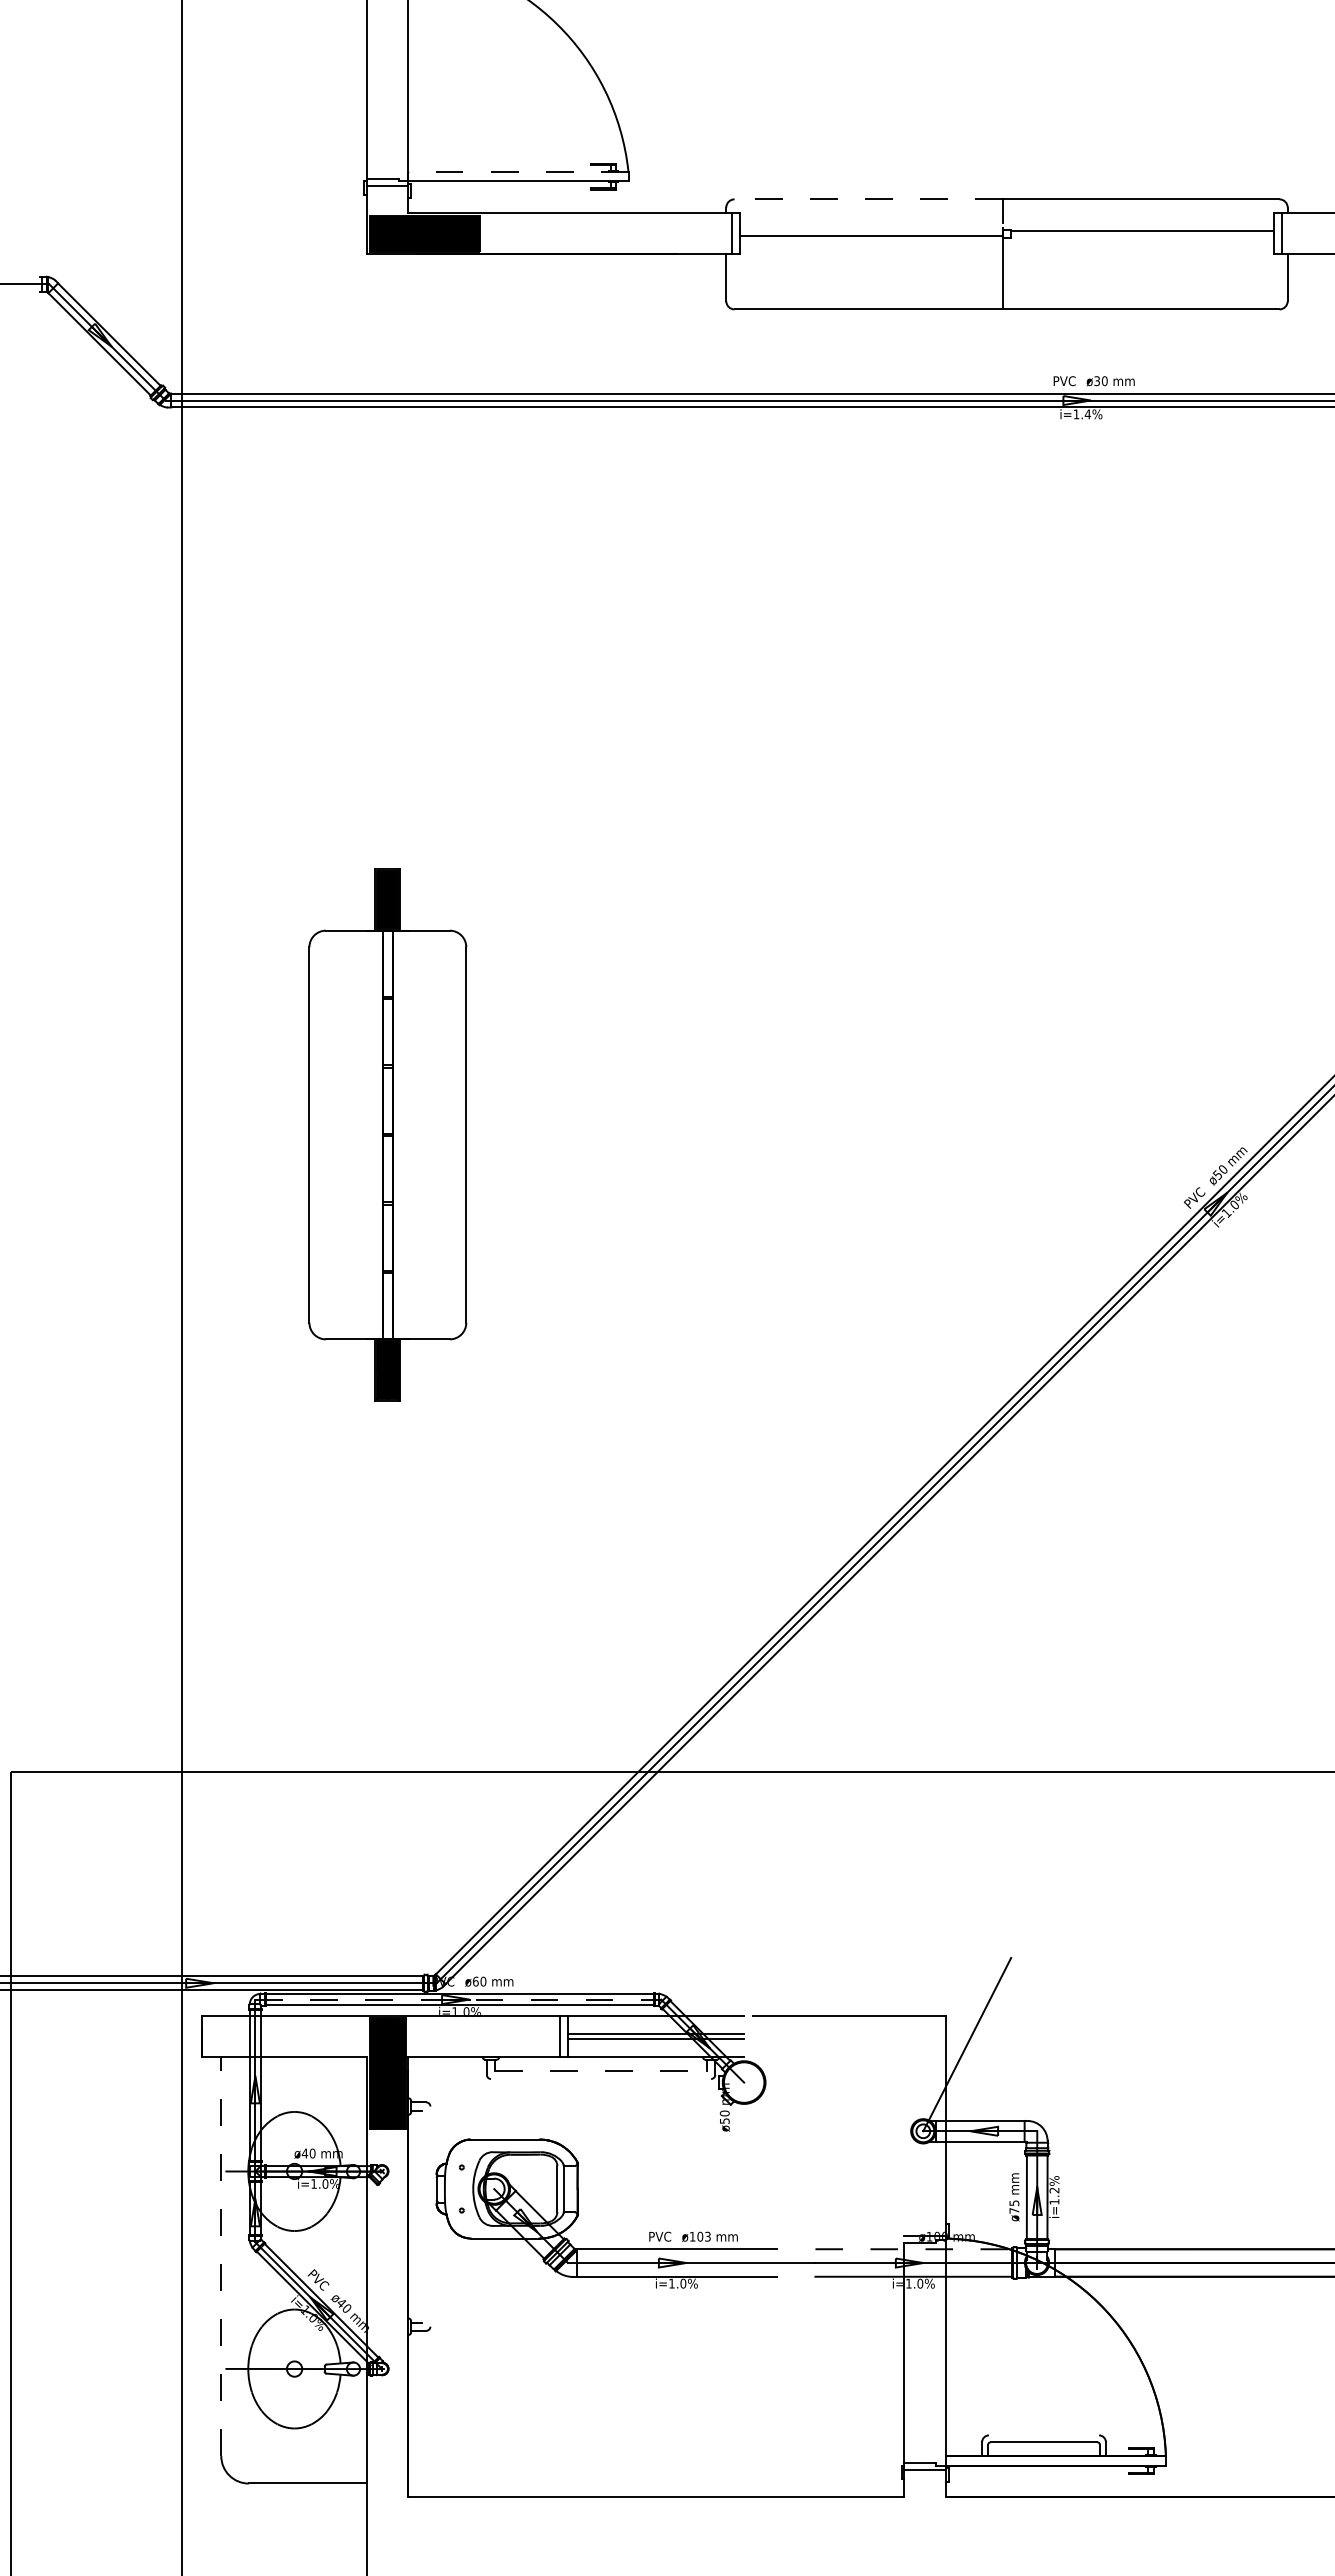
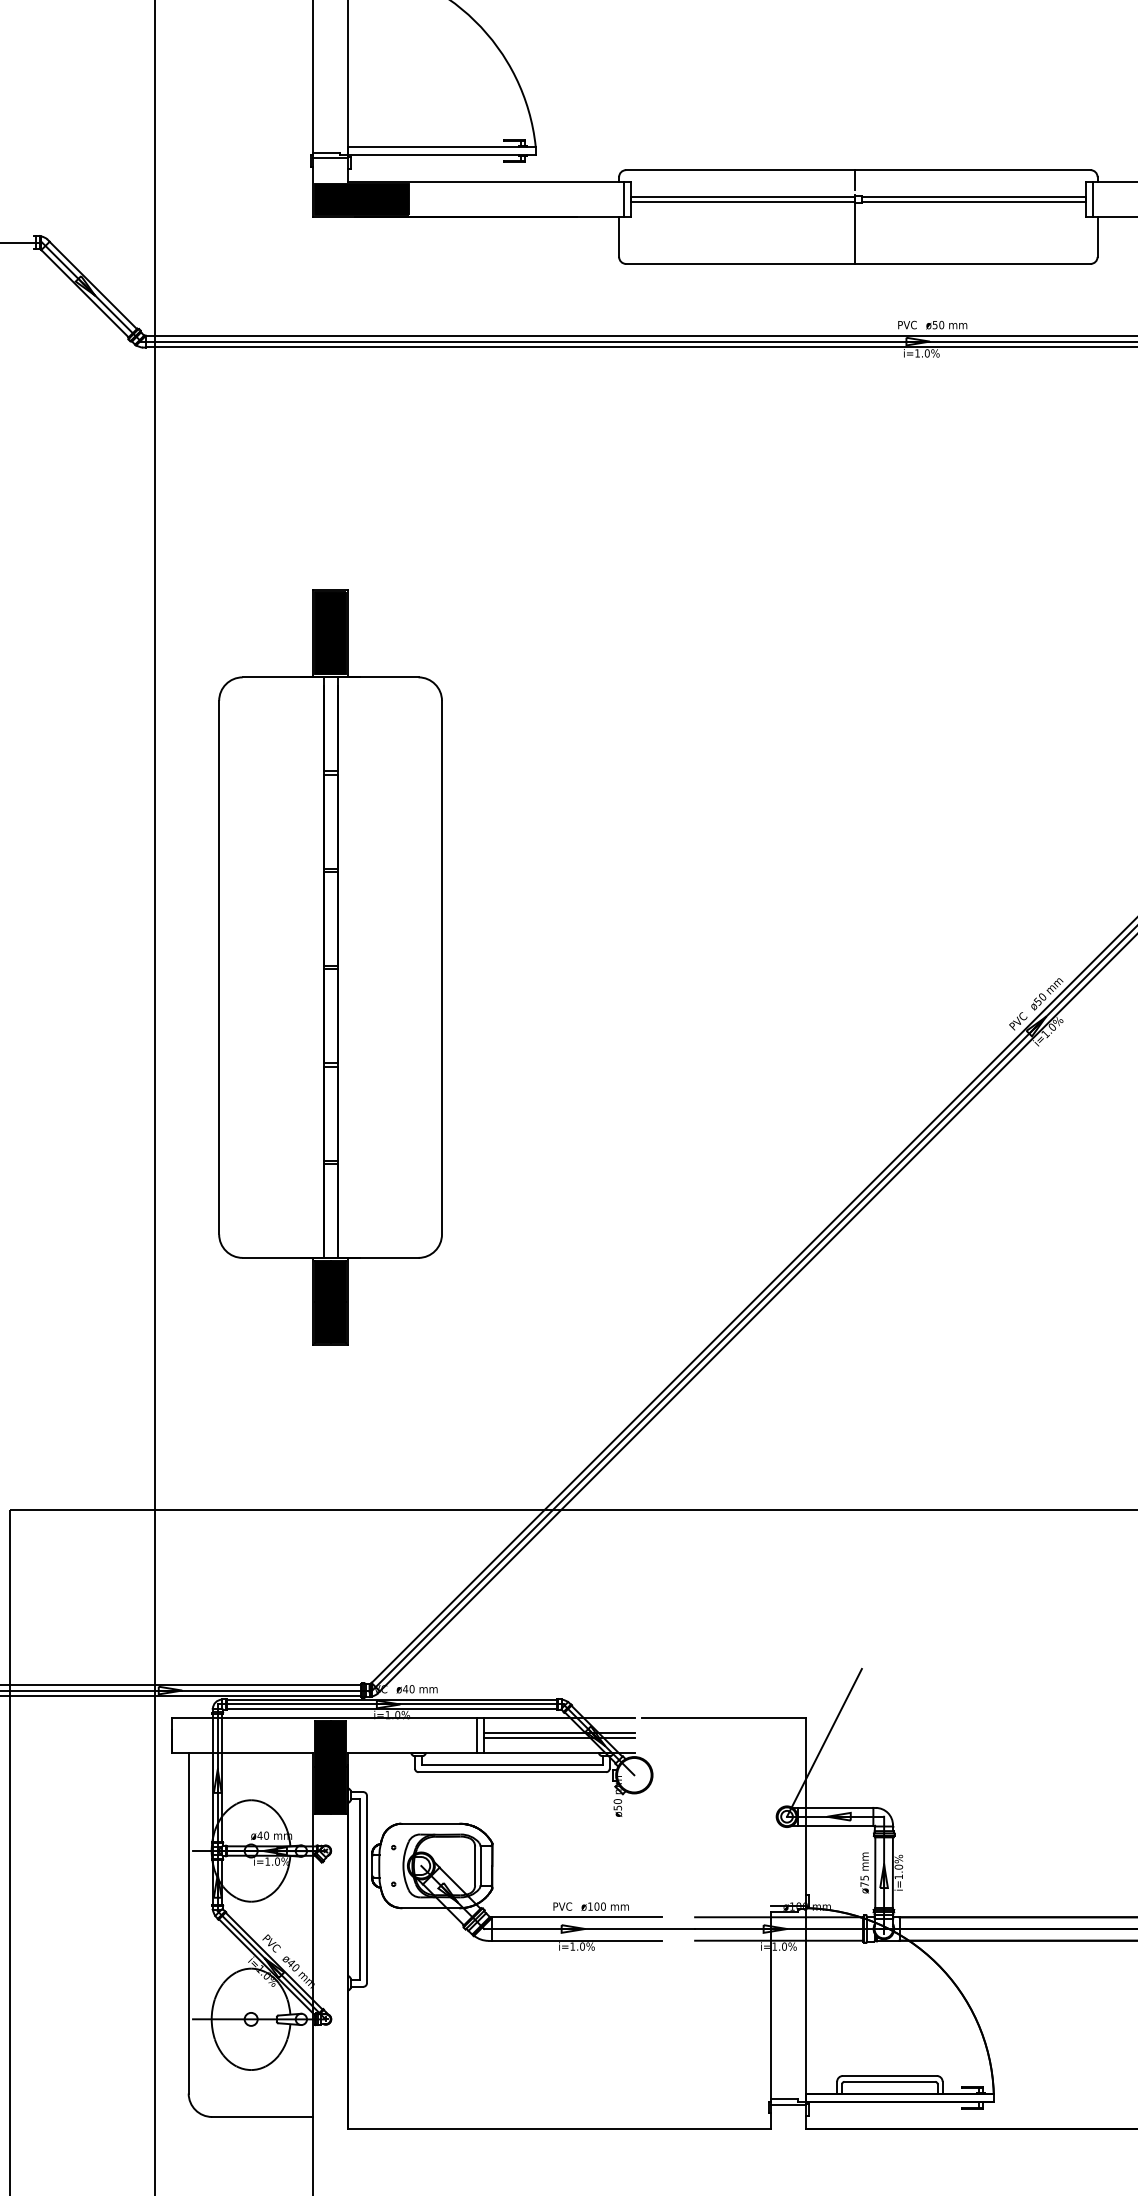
line: (518, 171) -> (442, 146), dashed -> solid
line: (868, 199) -> (740, 170), dashed -> solid
line: (871, 231) -> (742, 197), added
line: (1142, 236) -> (973, 201), added
text: (1096, 380) -> (934, 324), ø30 -> ø50
text: (1087, 414) -> (926, 353), i=1.4% -> i=1.0%
part: (387, 1134) -> (330, 967), size x1.67
text: (475, 1981) -> (405, 1689), ø60 -> ø40
line: (458, 1999) -> (390, 1704), dashed -> solid
line: (601, 2070) -> (512, 1764), dashed -> solid
line: (600, 2079) -> (511, 1772), added
text: (1054, 2190) -> (898, 1867), i=1.2% -> i=1.0%
line: (422, 2216) -> (360, 1889), added
line: (430, 2216) -> (367, 1889), added
text: (707, 2236) -> (603, 1906), ø103 -> ø100
line: (914, 2249) -> (779, 1917), dashed -> solid
line: (221, 2256) -> (188, 1923), dashed -> solid
line: (1043, 2435) -> (889, 2076), added

